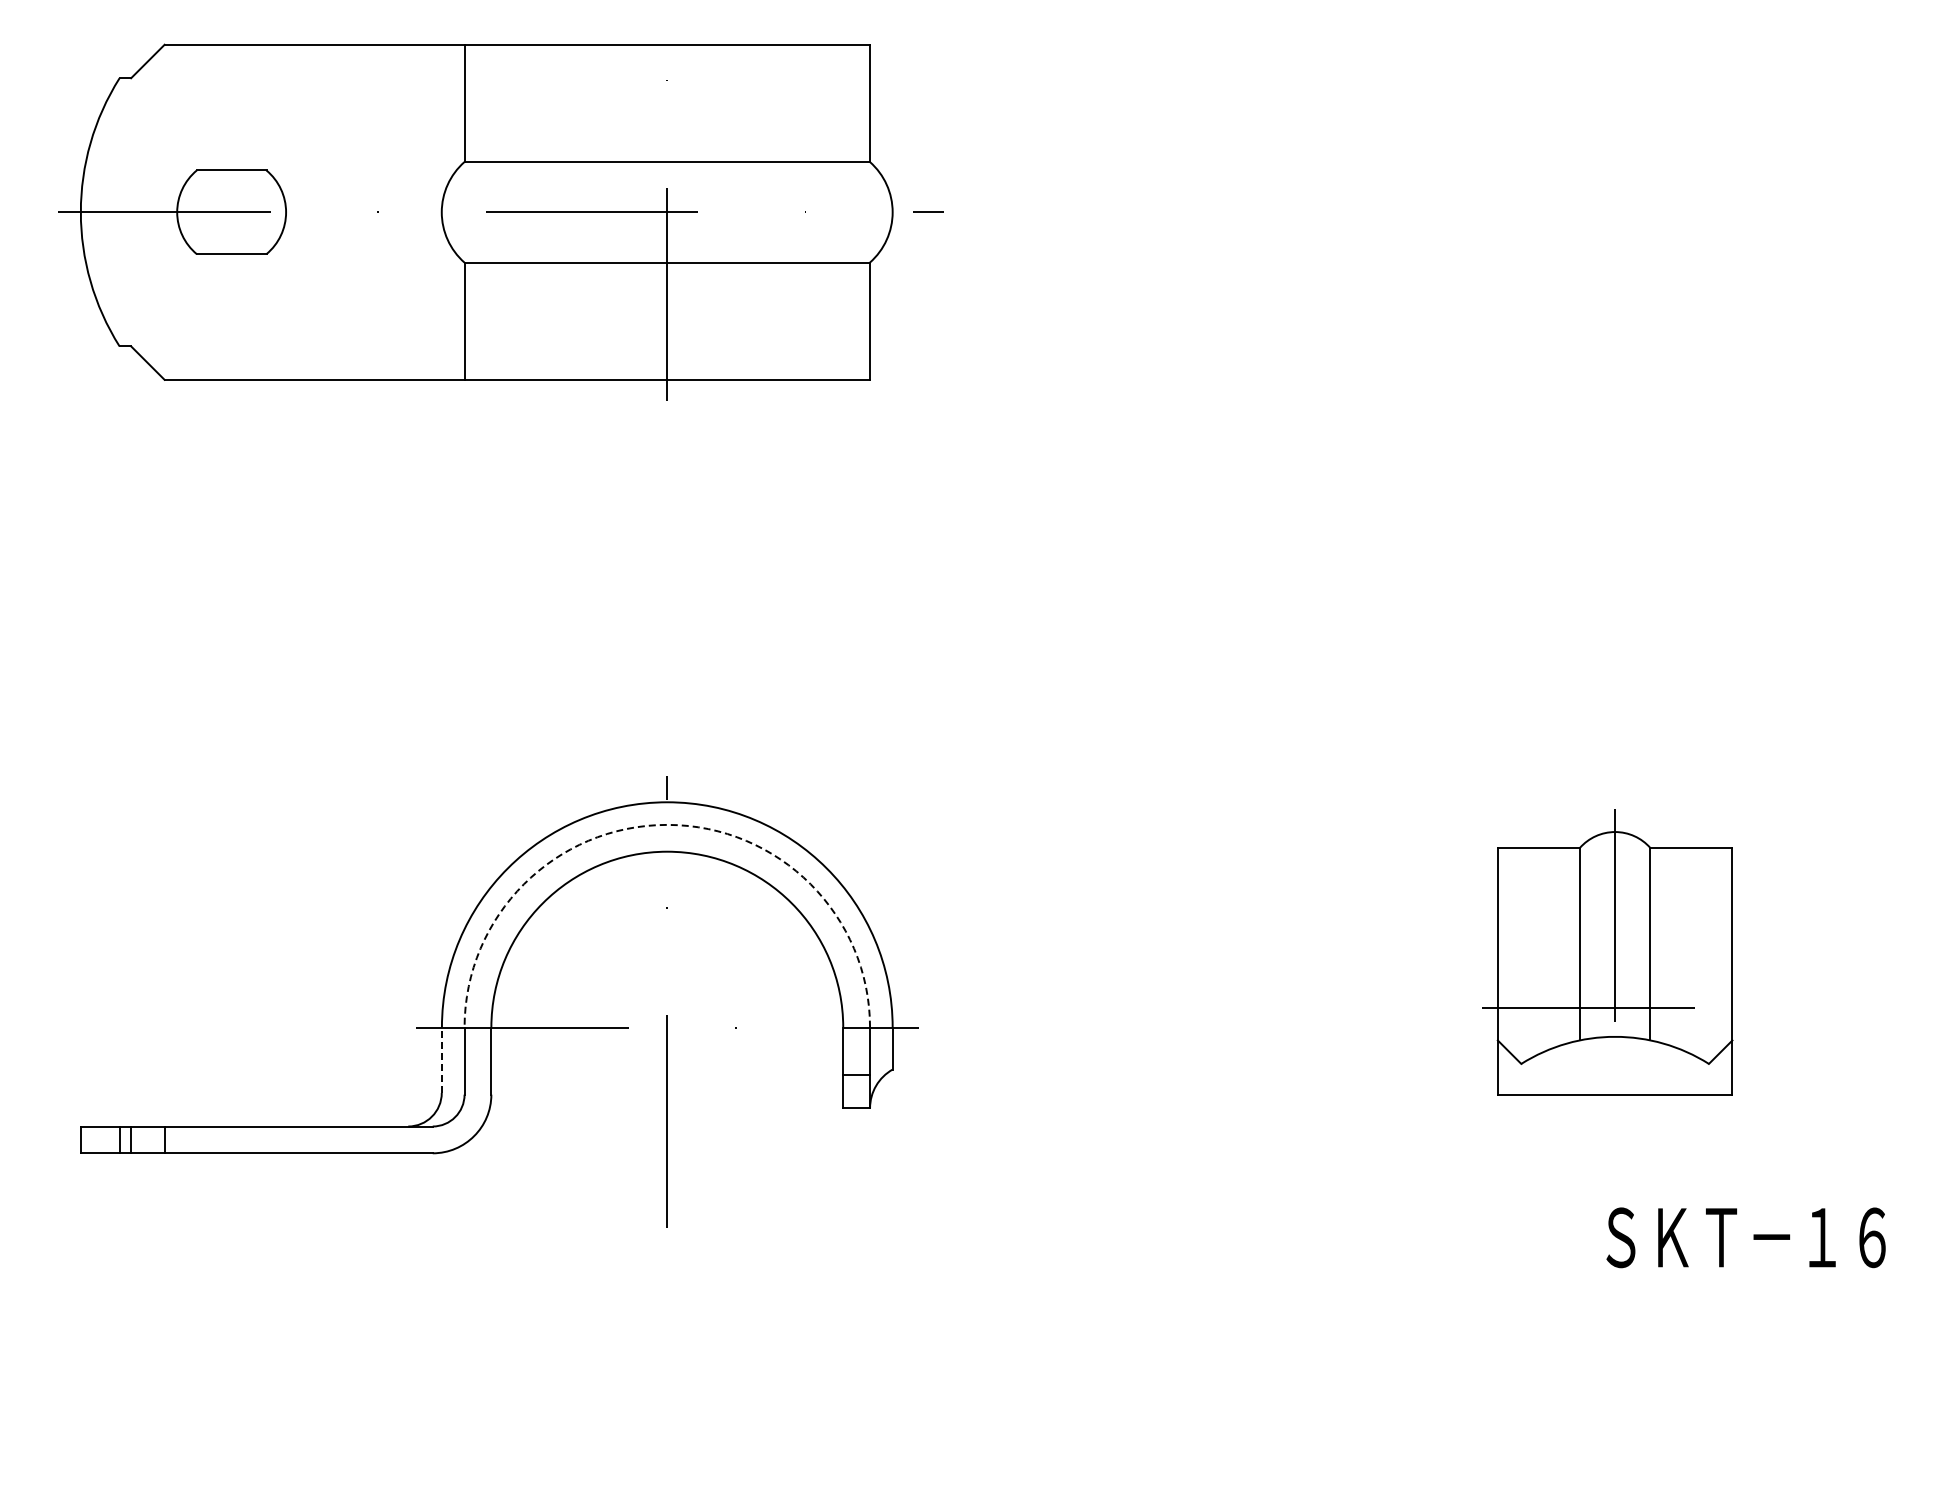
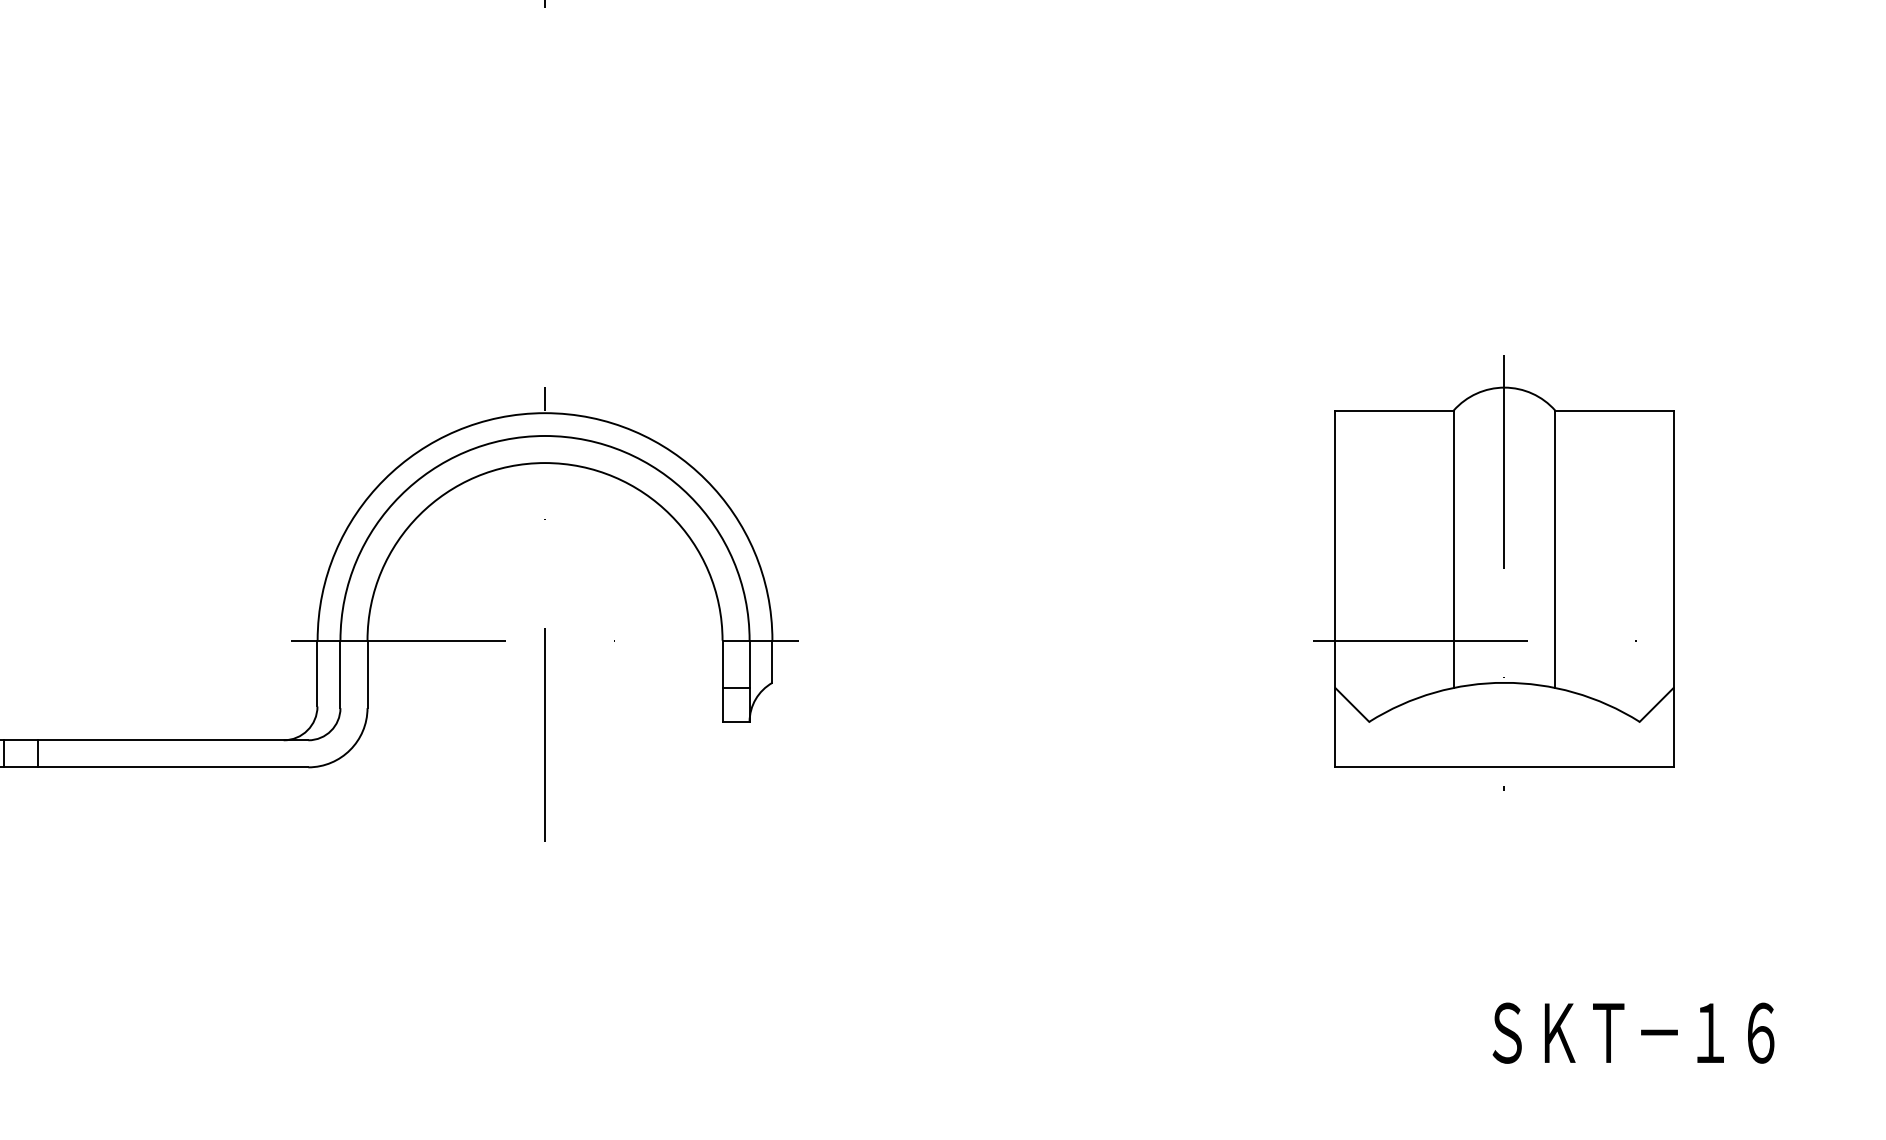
arc: (667, 824) -> (545, 435), dashed -> solid
part: (1607, 960) -> (1493, 572), size x1.43
line: (441, 1060) -> (317, 673), dashed -> solid
text: (1745, 1237) -> (1632, 1032), moved

